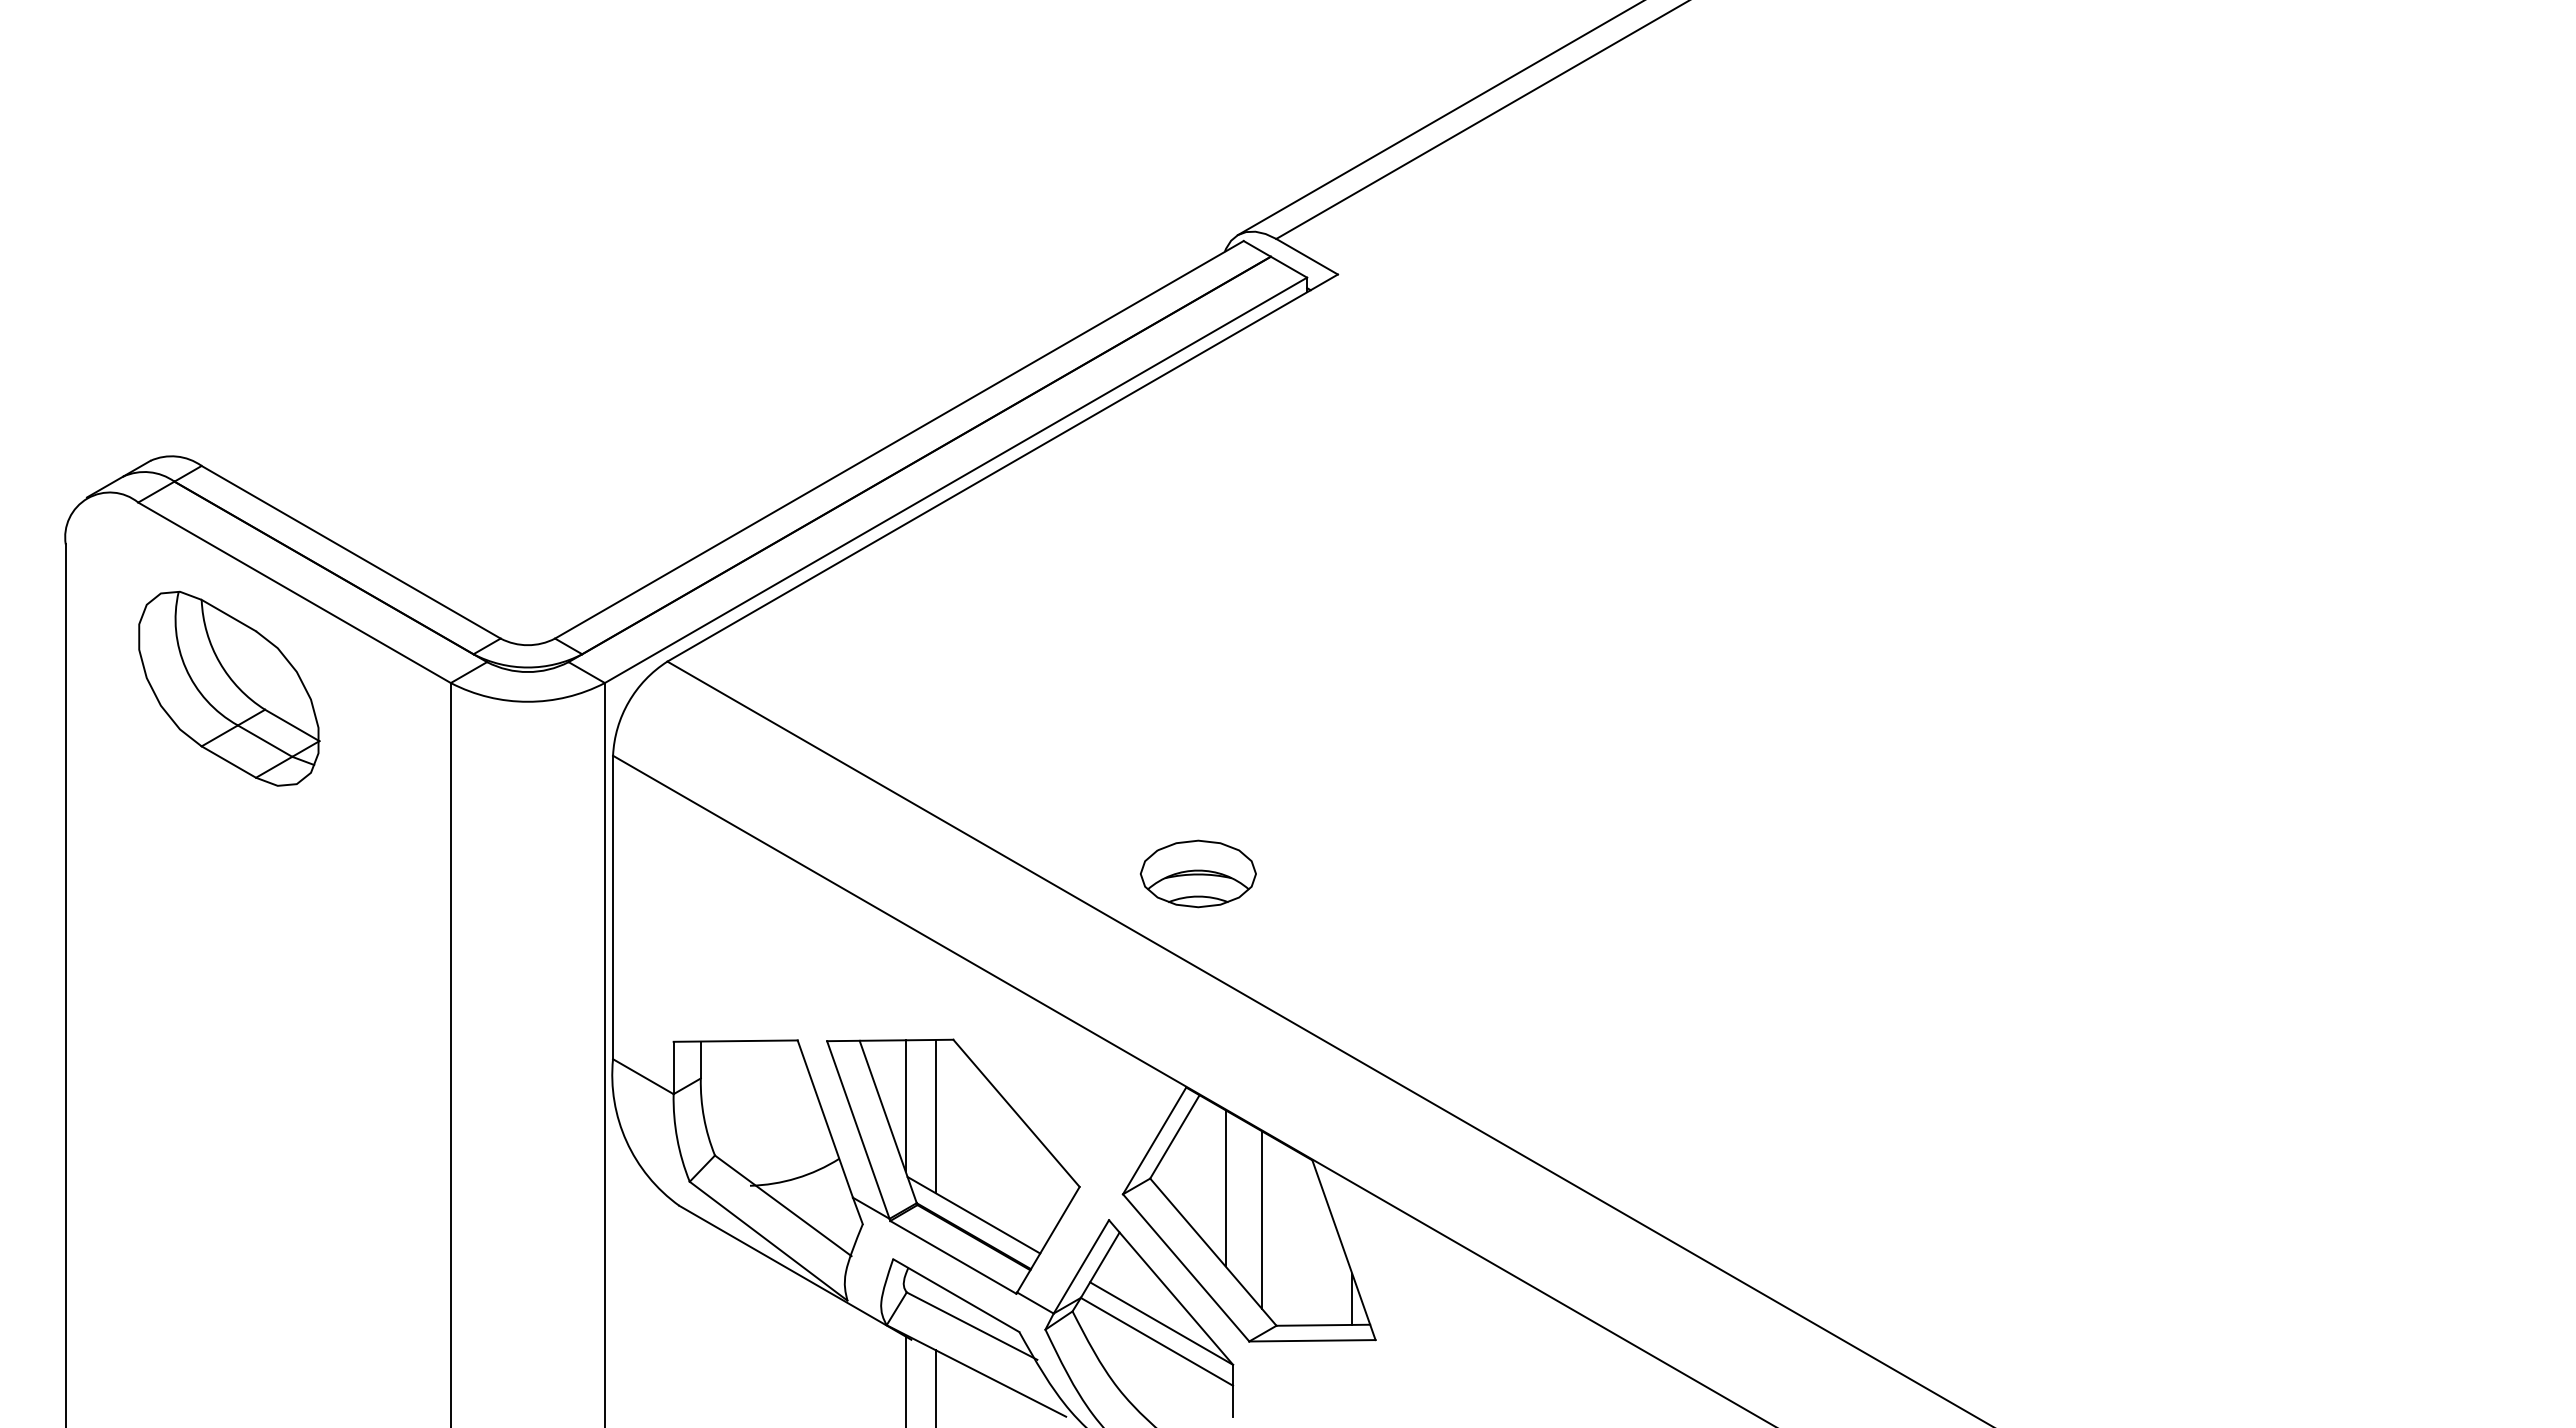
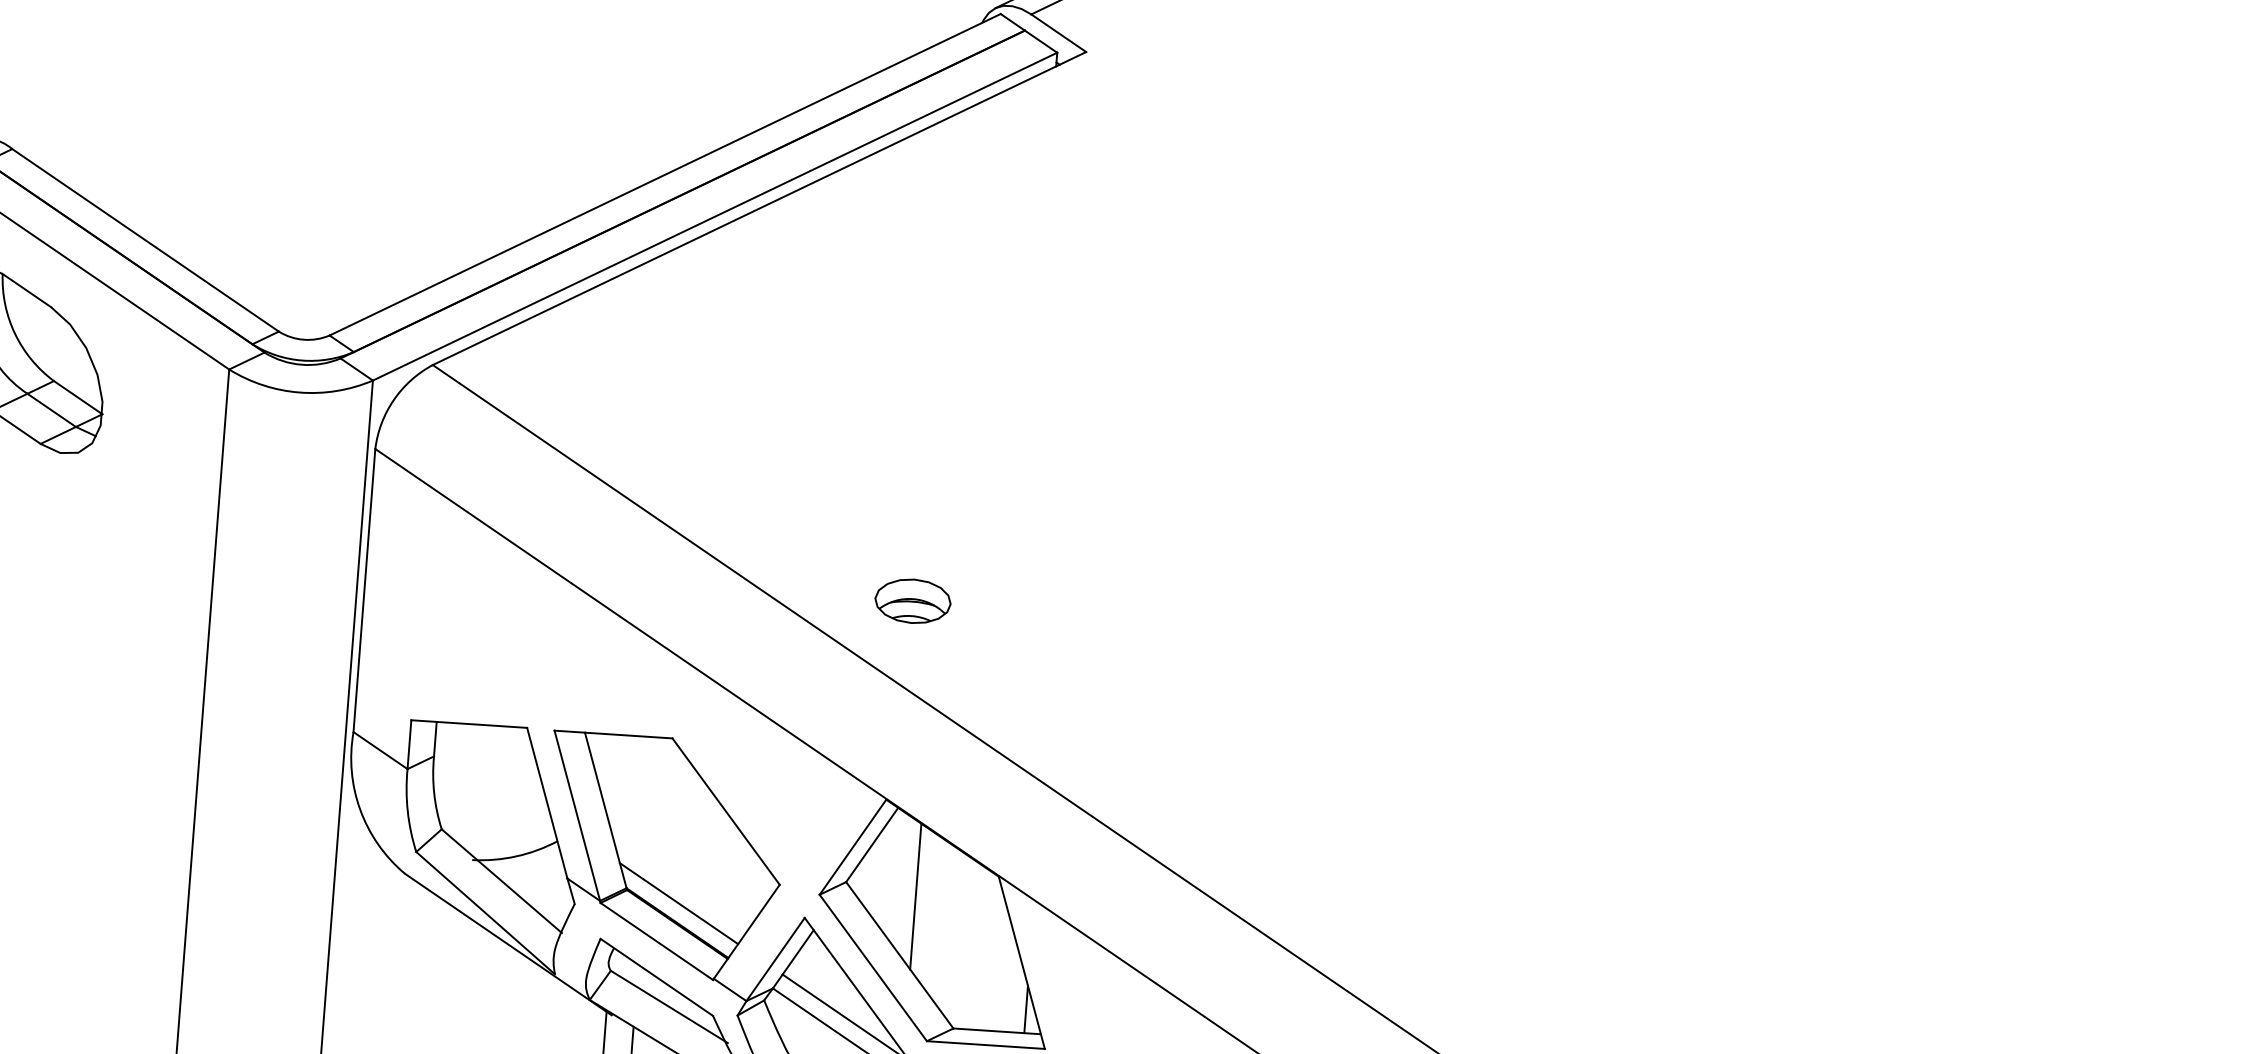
part: (1198, 873) -> (913, 600), size x0.7
line: (905, 1105) -> (623, 796), removed
line: (935, 1116) -> (650, 808), removed
line: (1261, 1219) -> (947, 928), removed

